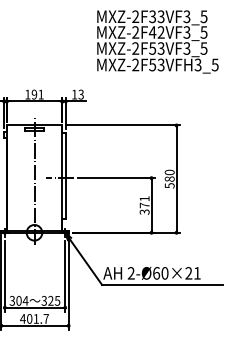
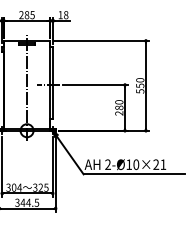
text: (34, 94) -> (27, 15), 191 -> 285
text: (80, 94) -> (65, 15), 13 -> 18
text: (169, 178) -> (140, 85), 580 -> 550
text: (144, 205) -> (119, 107), 371 -> 280
text: (156, 273) -> (129, 164), 2-Ø60×21 -> 2-Ø10×21
text: (34, 318) -> (27, 202), 401.7 -> 344.5

